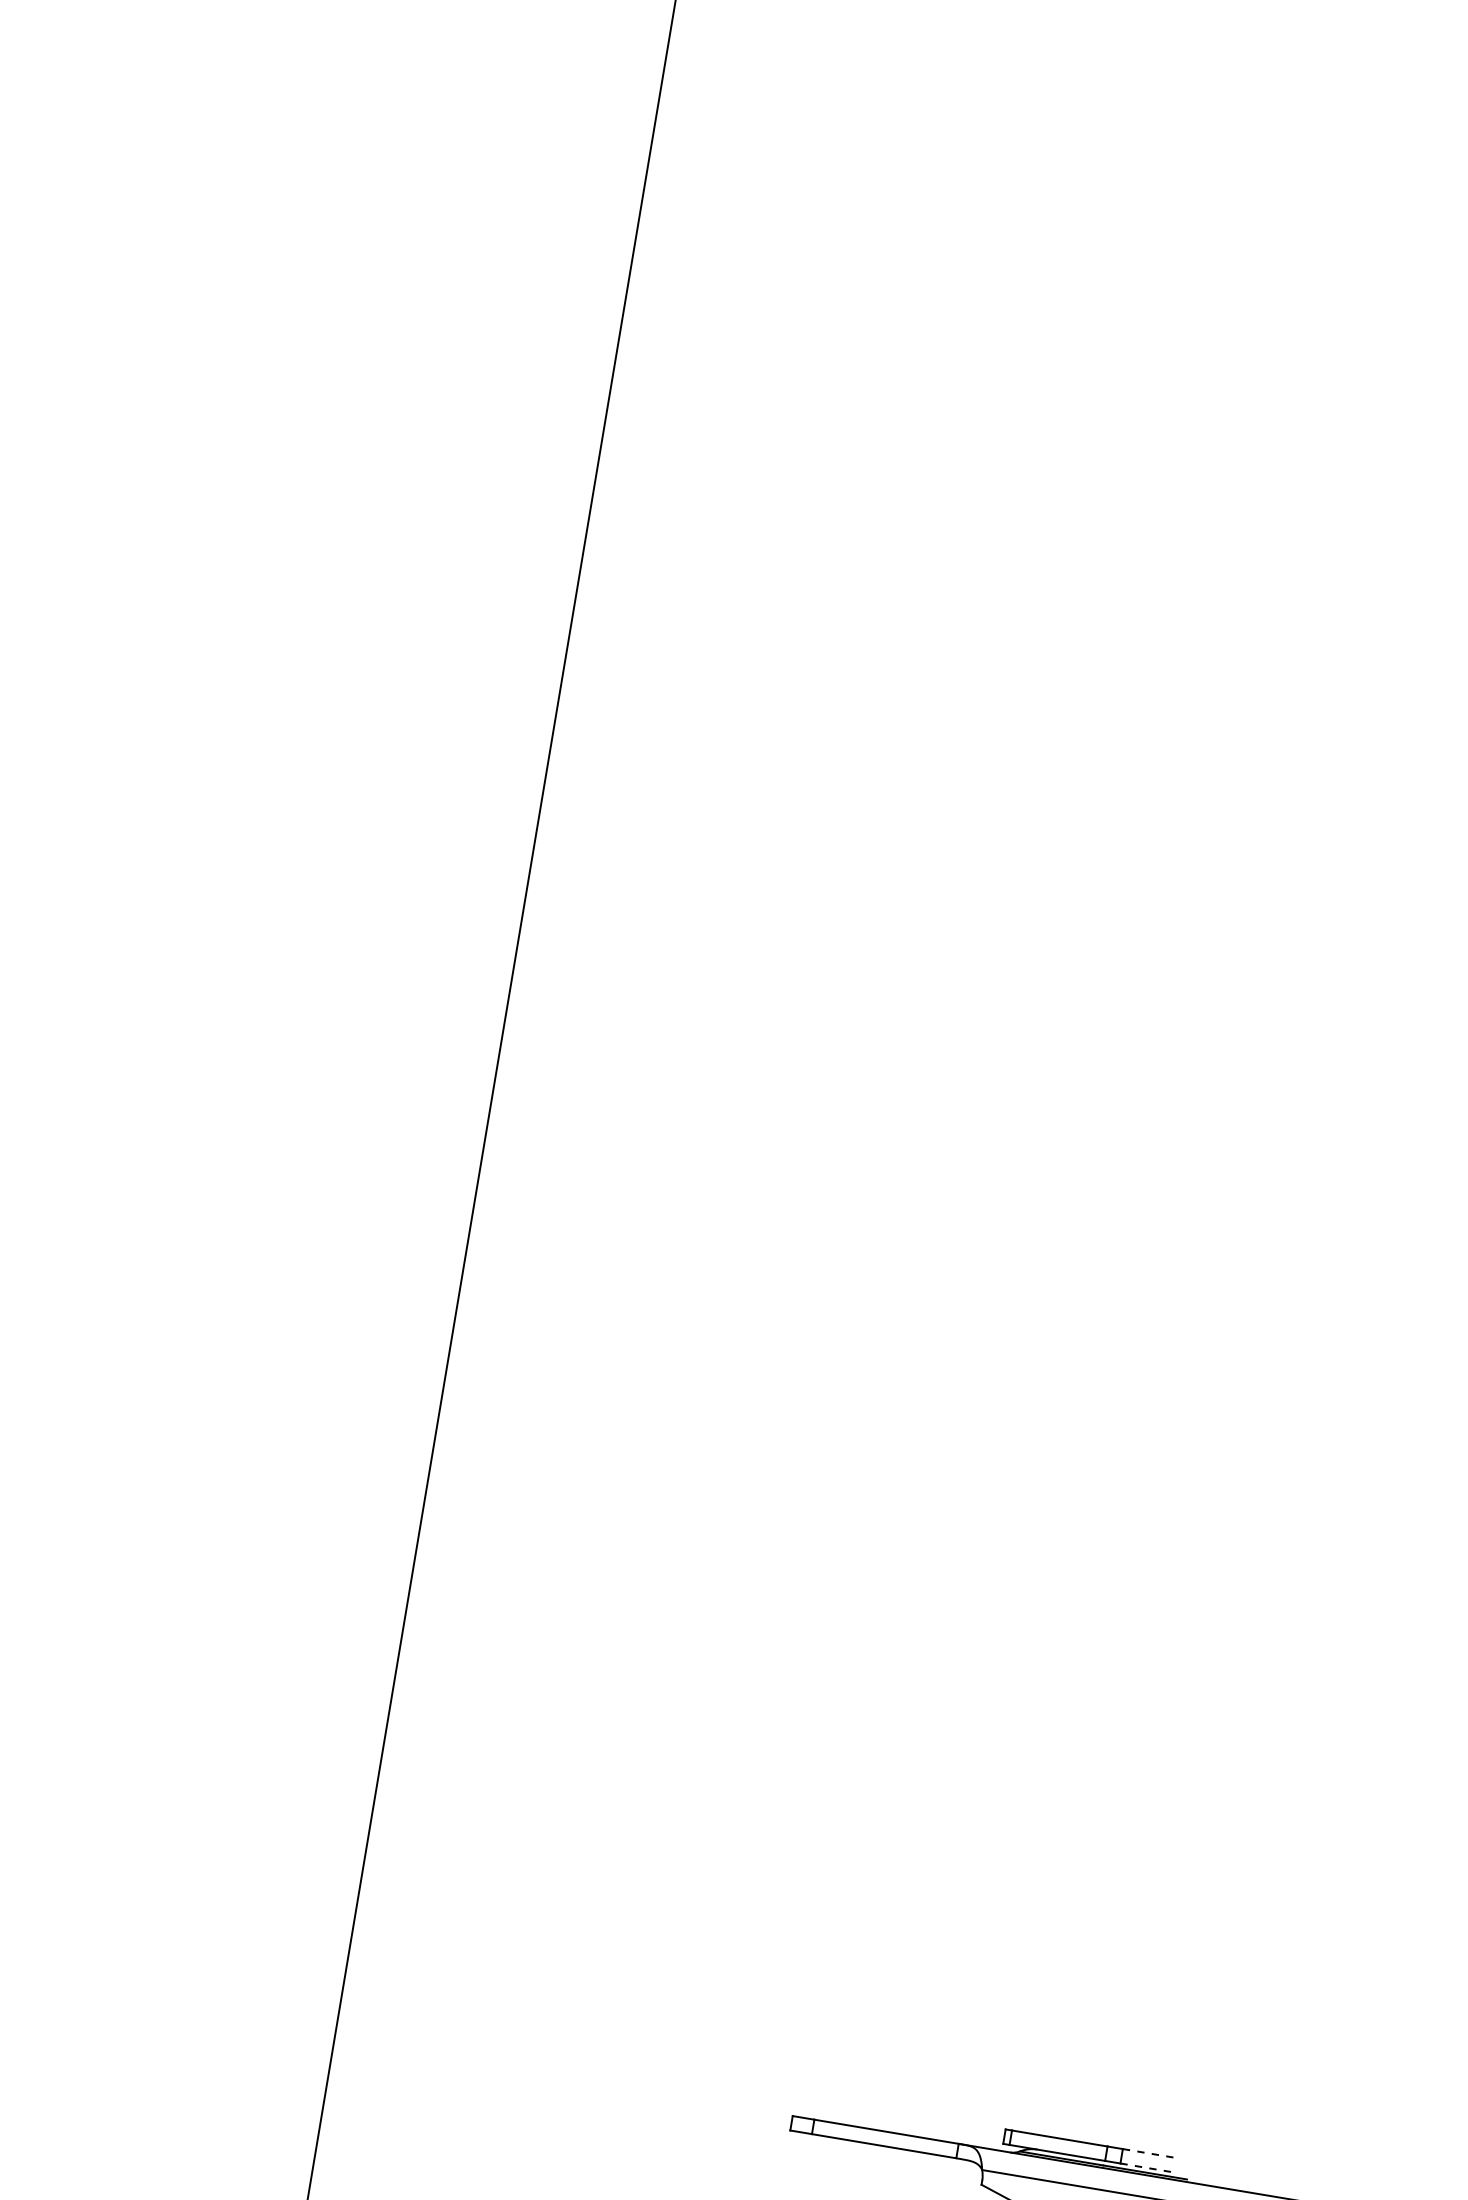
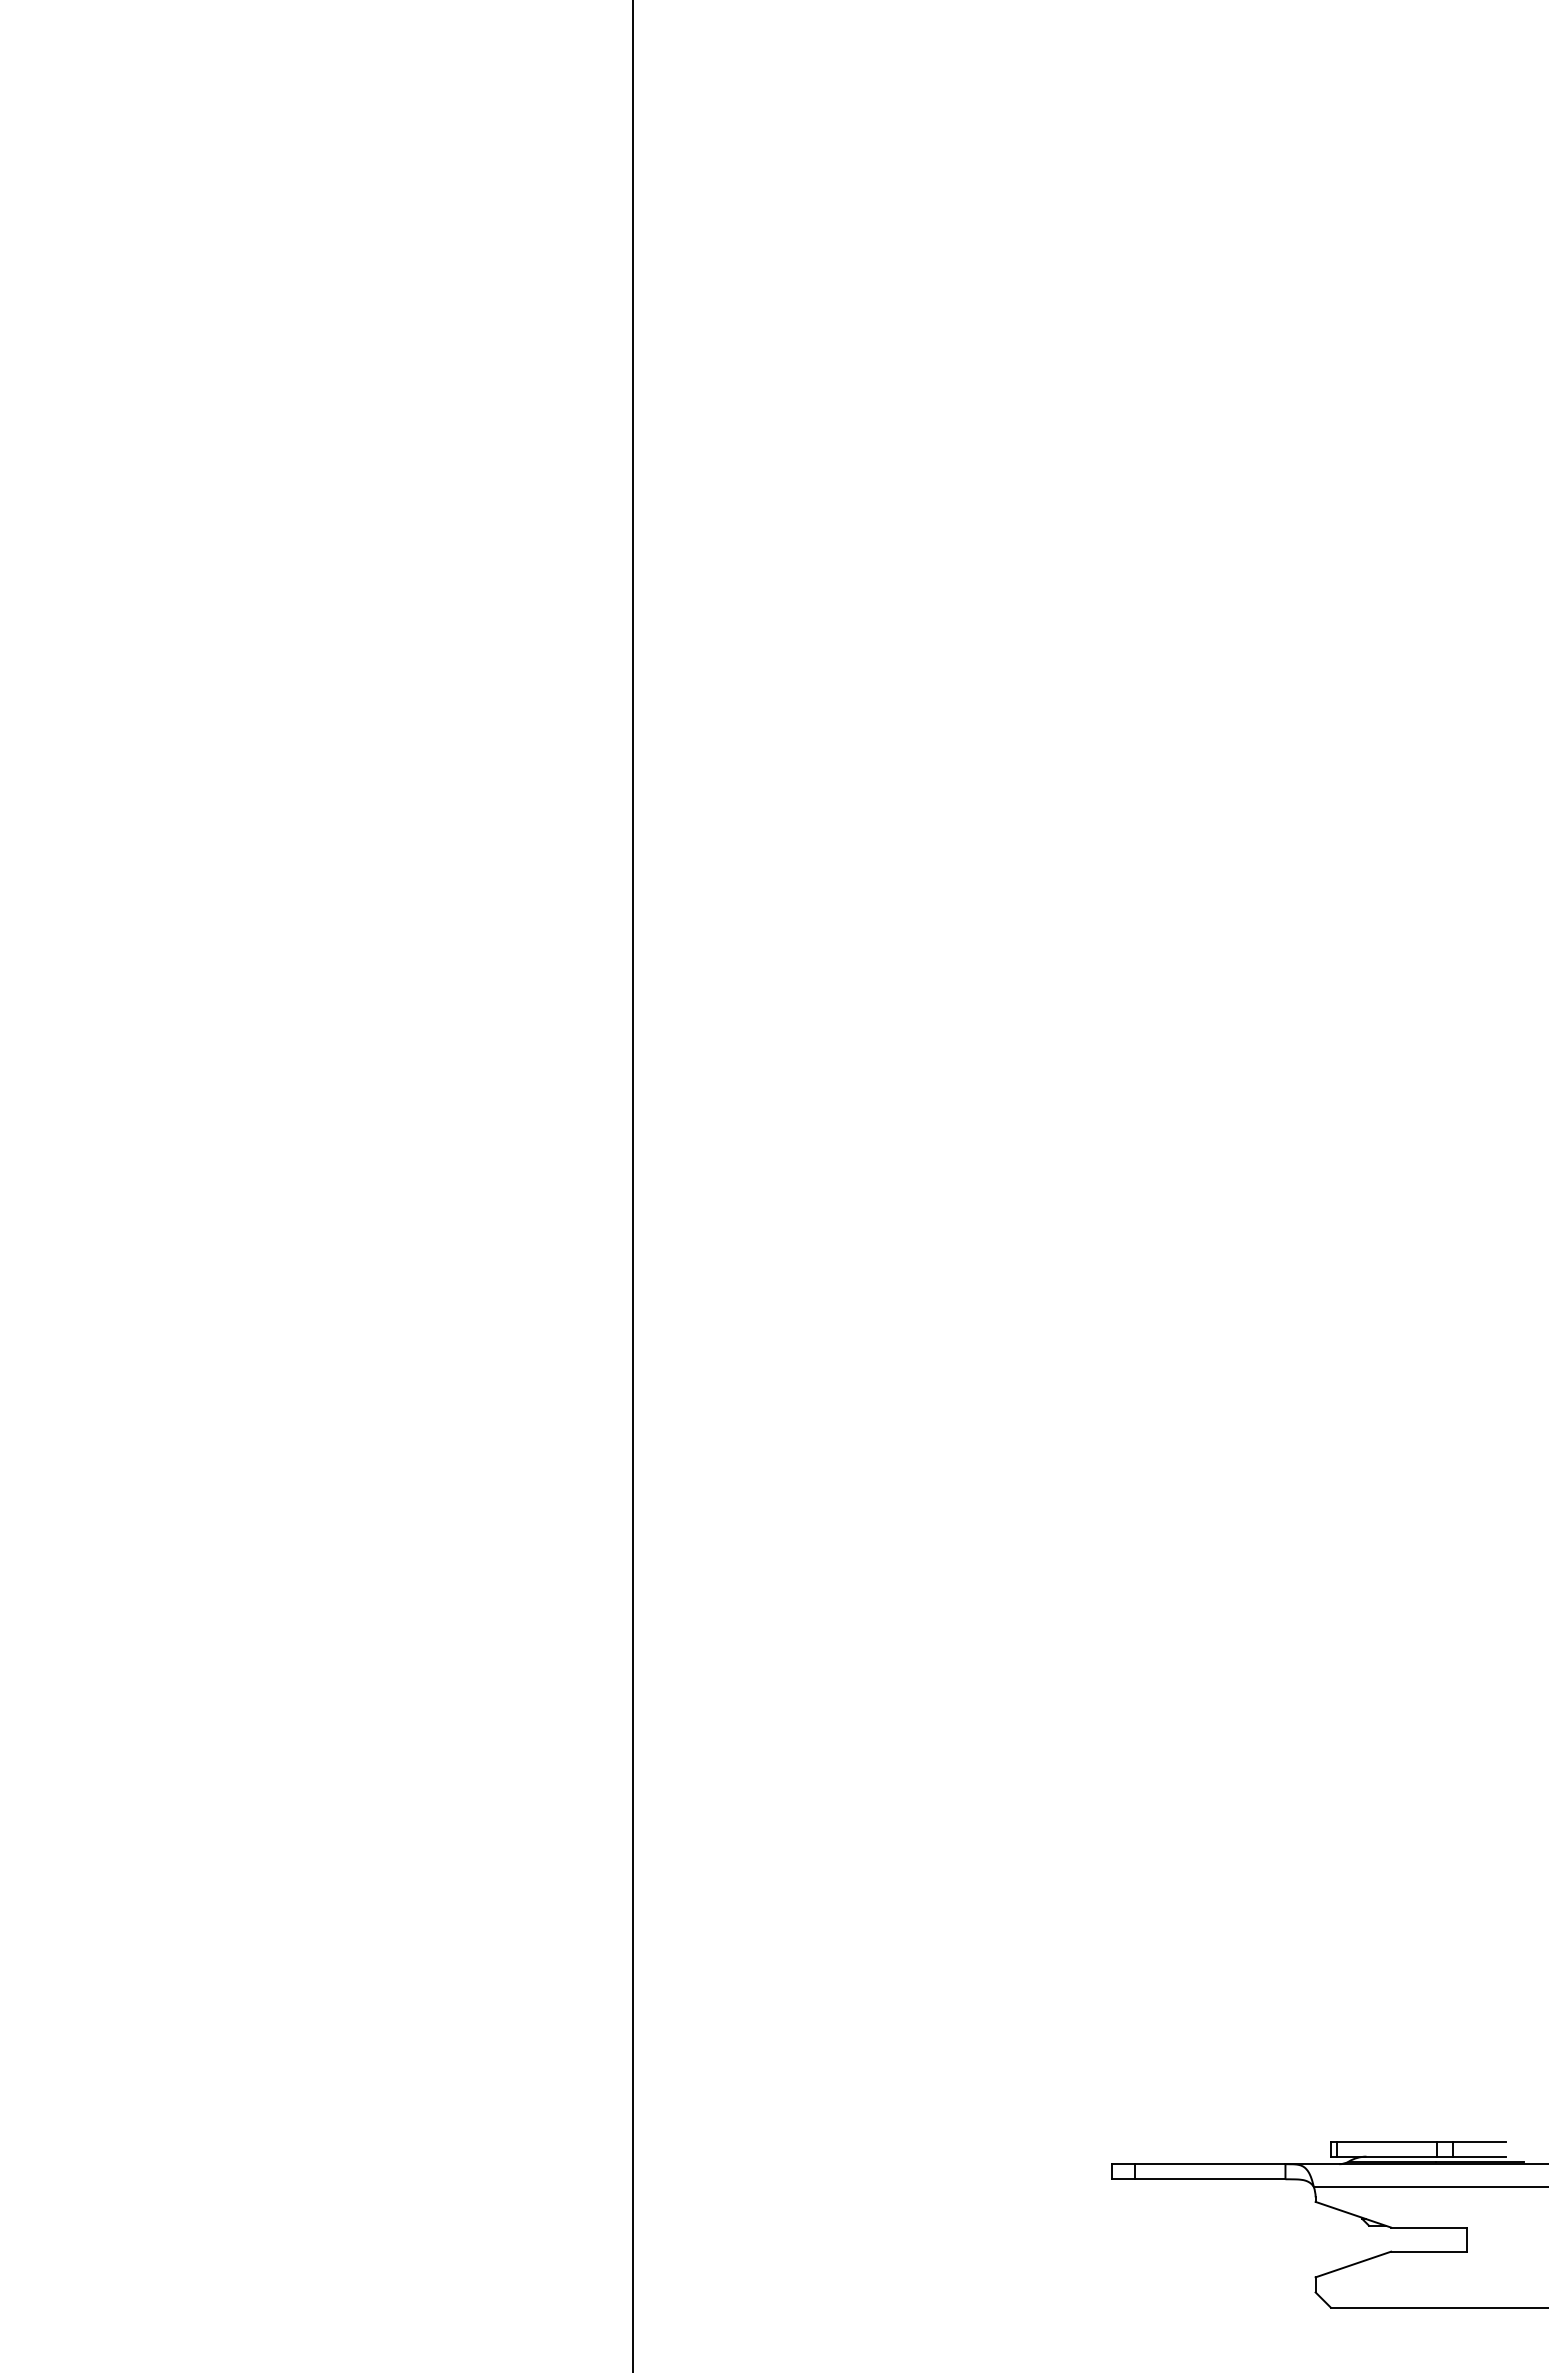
line: (1148, 2153) -> (1479, 2141), dashed -> solid
line: (1145, 2167) -> (1479, 2156), dashed -> solid

